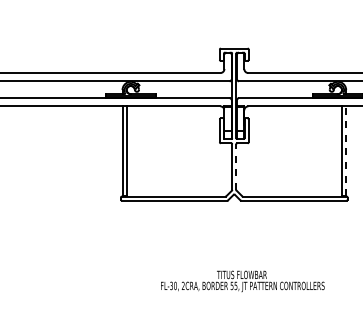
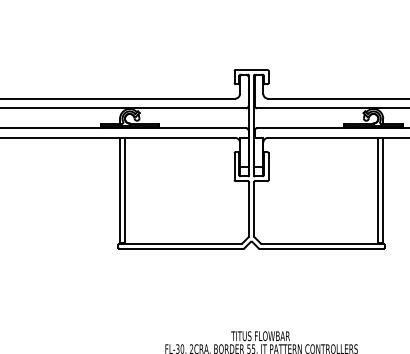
line: (346, 151) -> (383, 190), dashed -> solid
line: (236, 167) -> (254, 209), dashed -> solid

